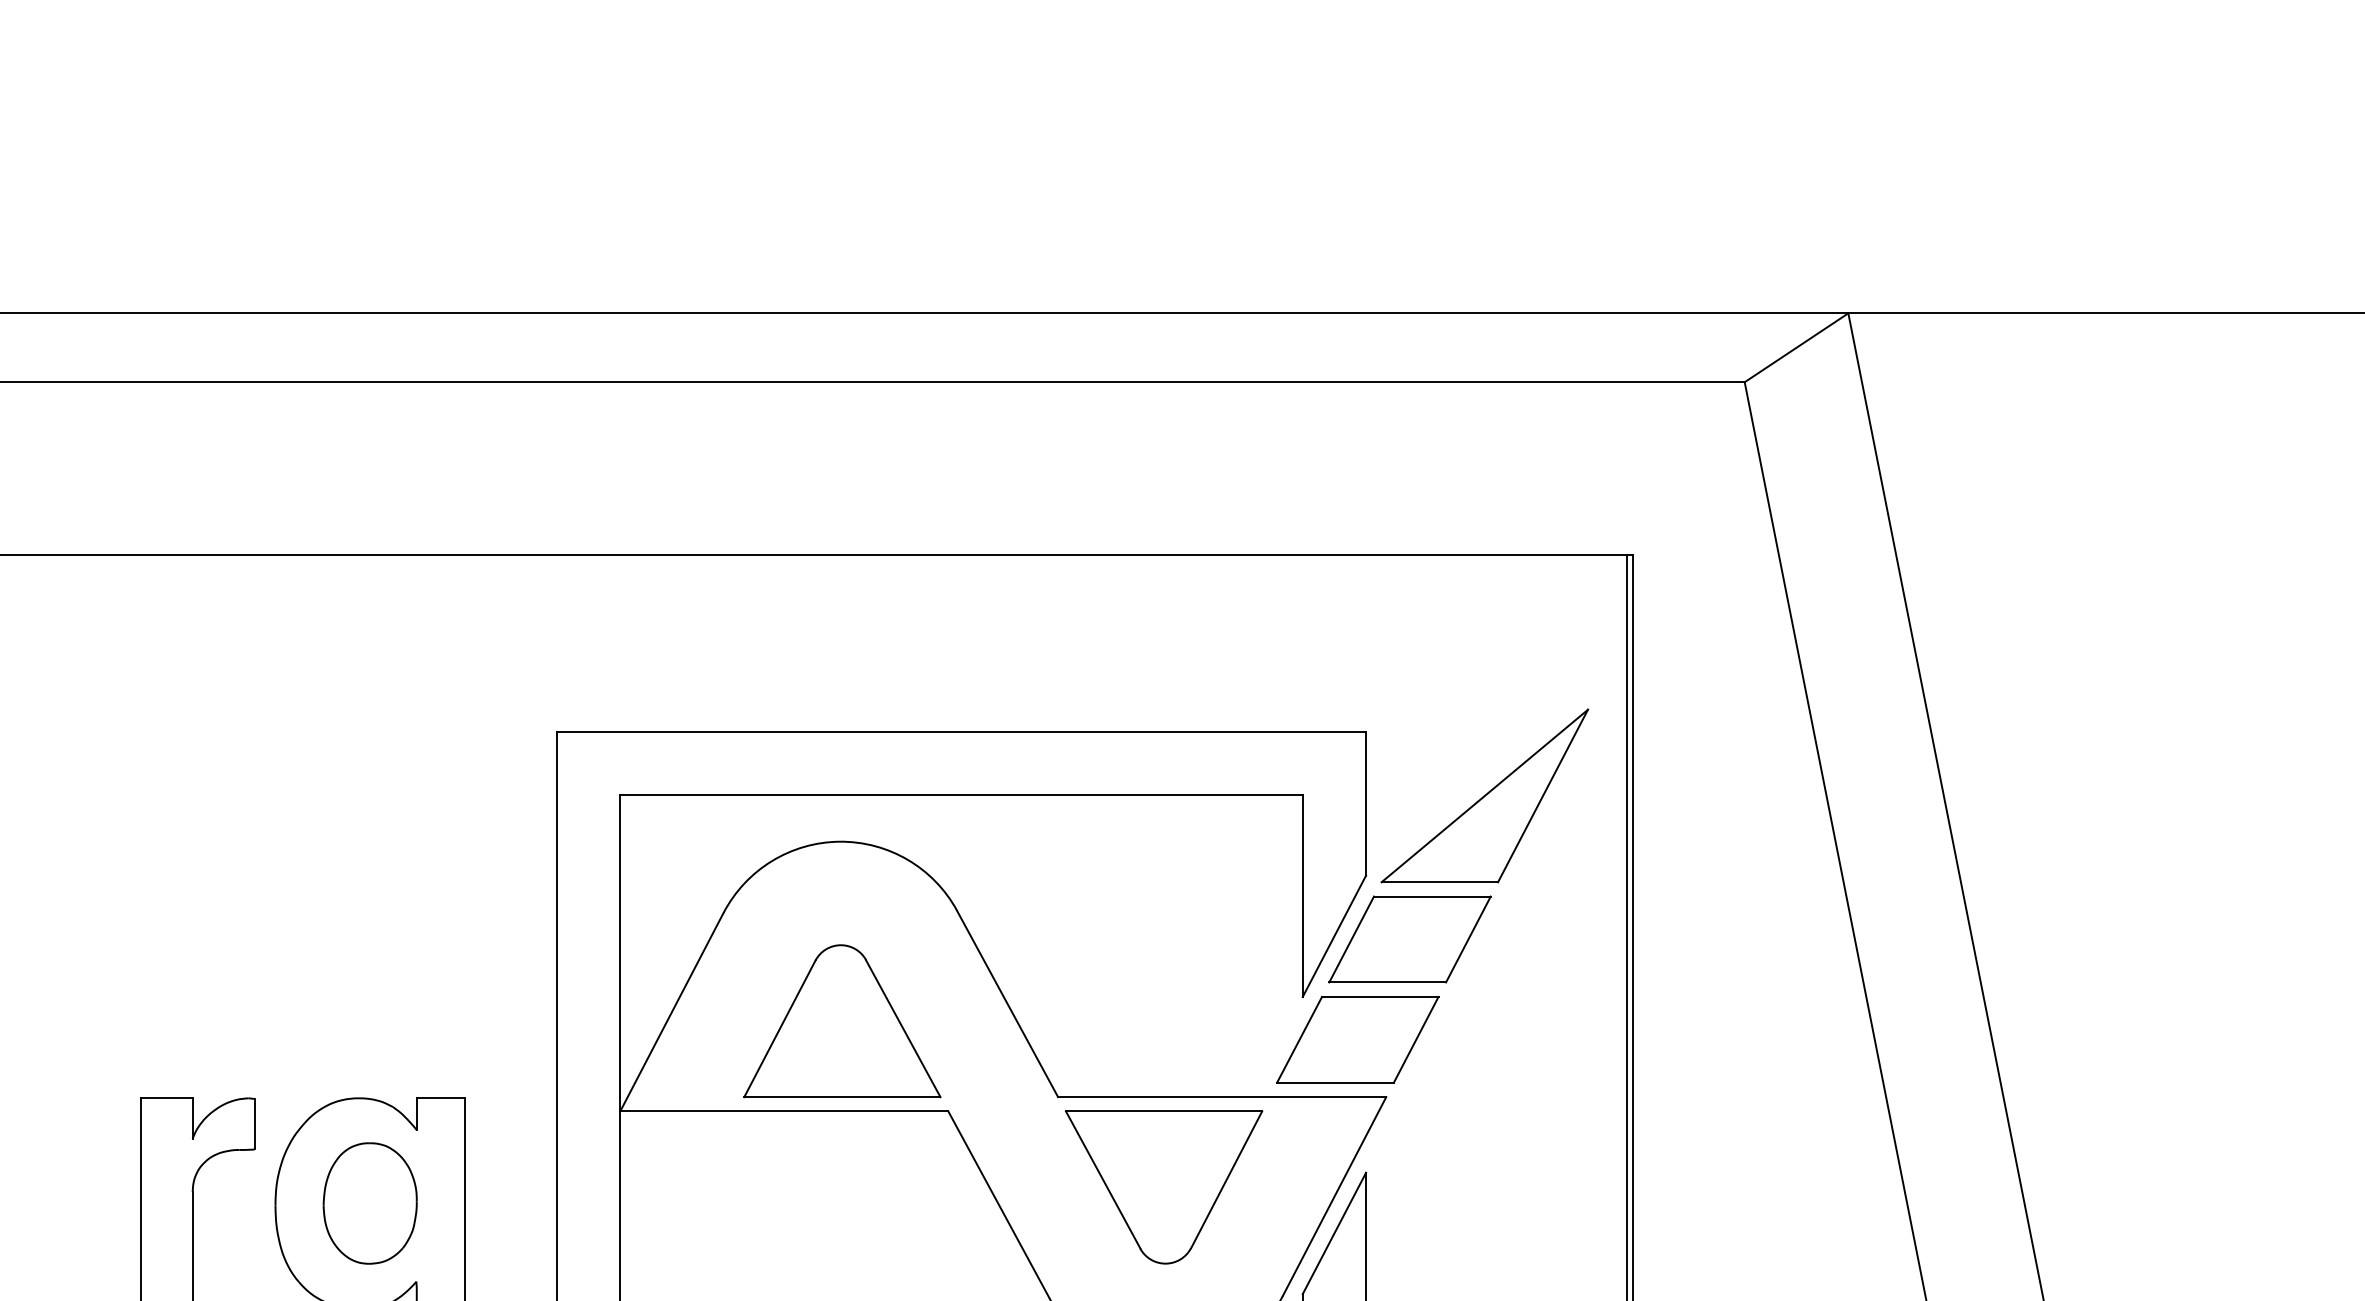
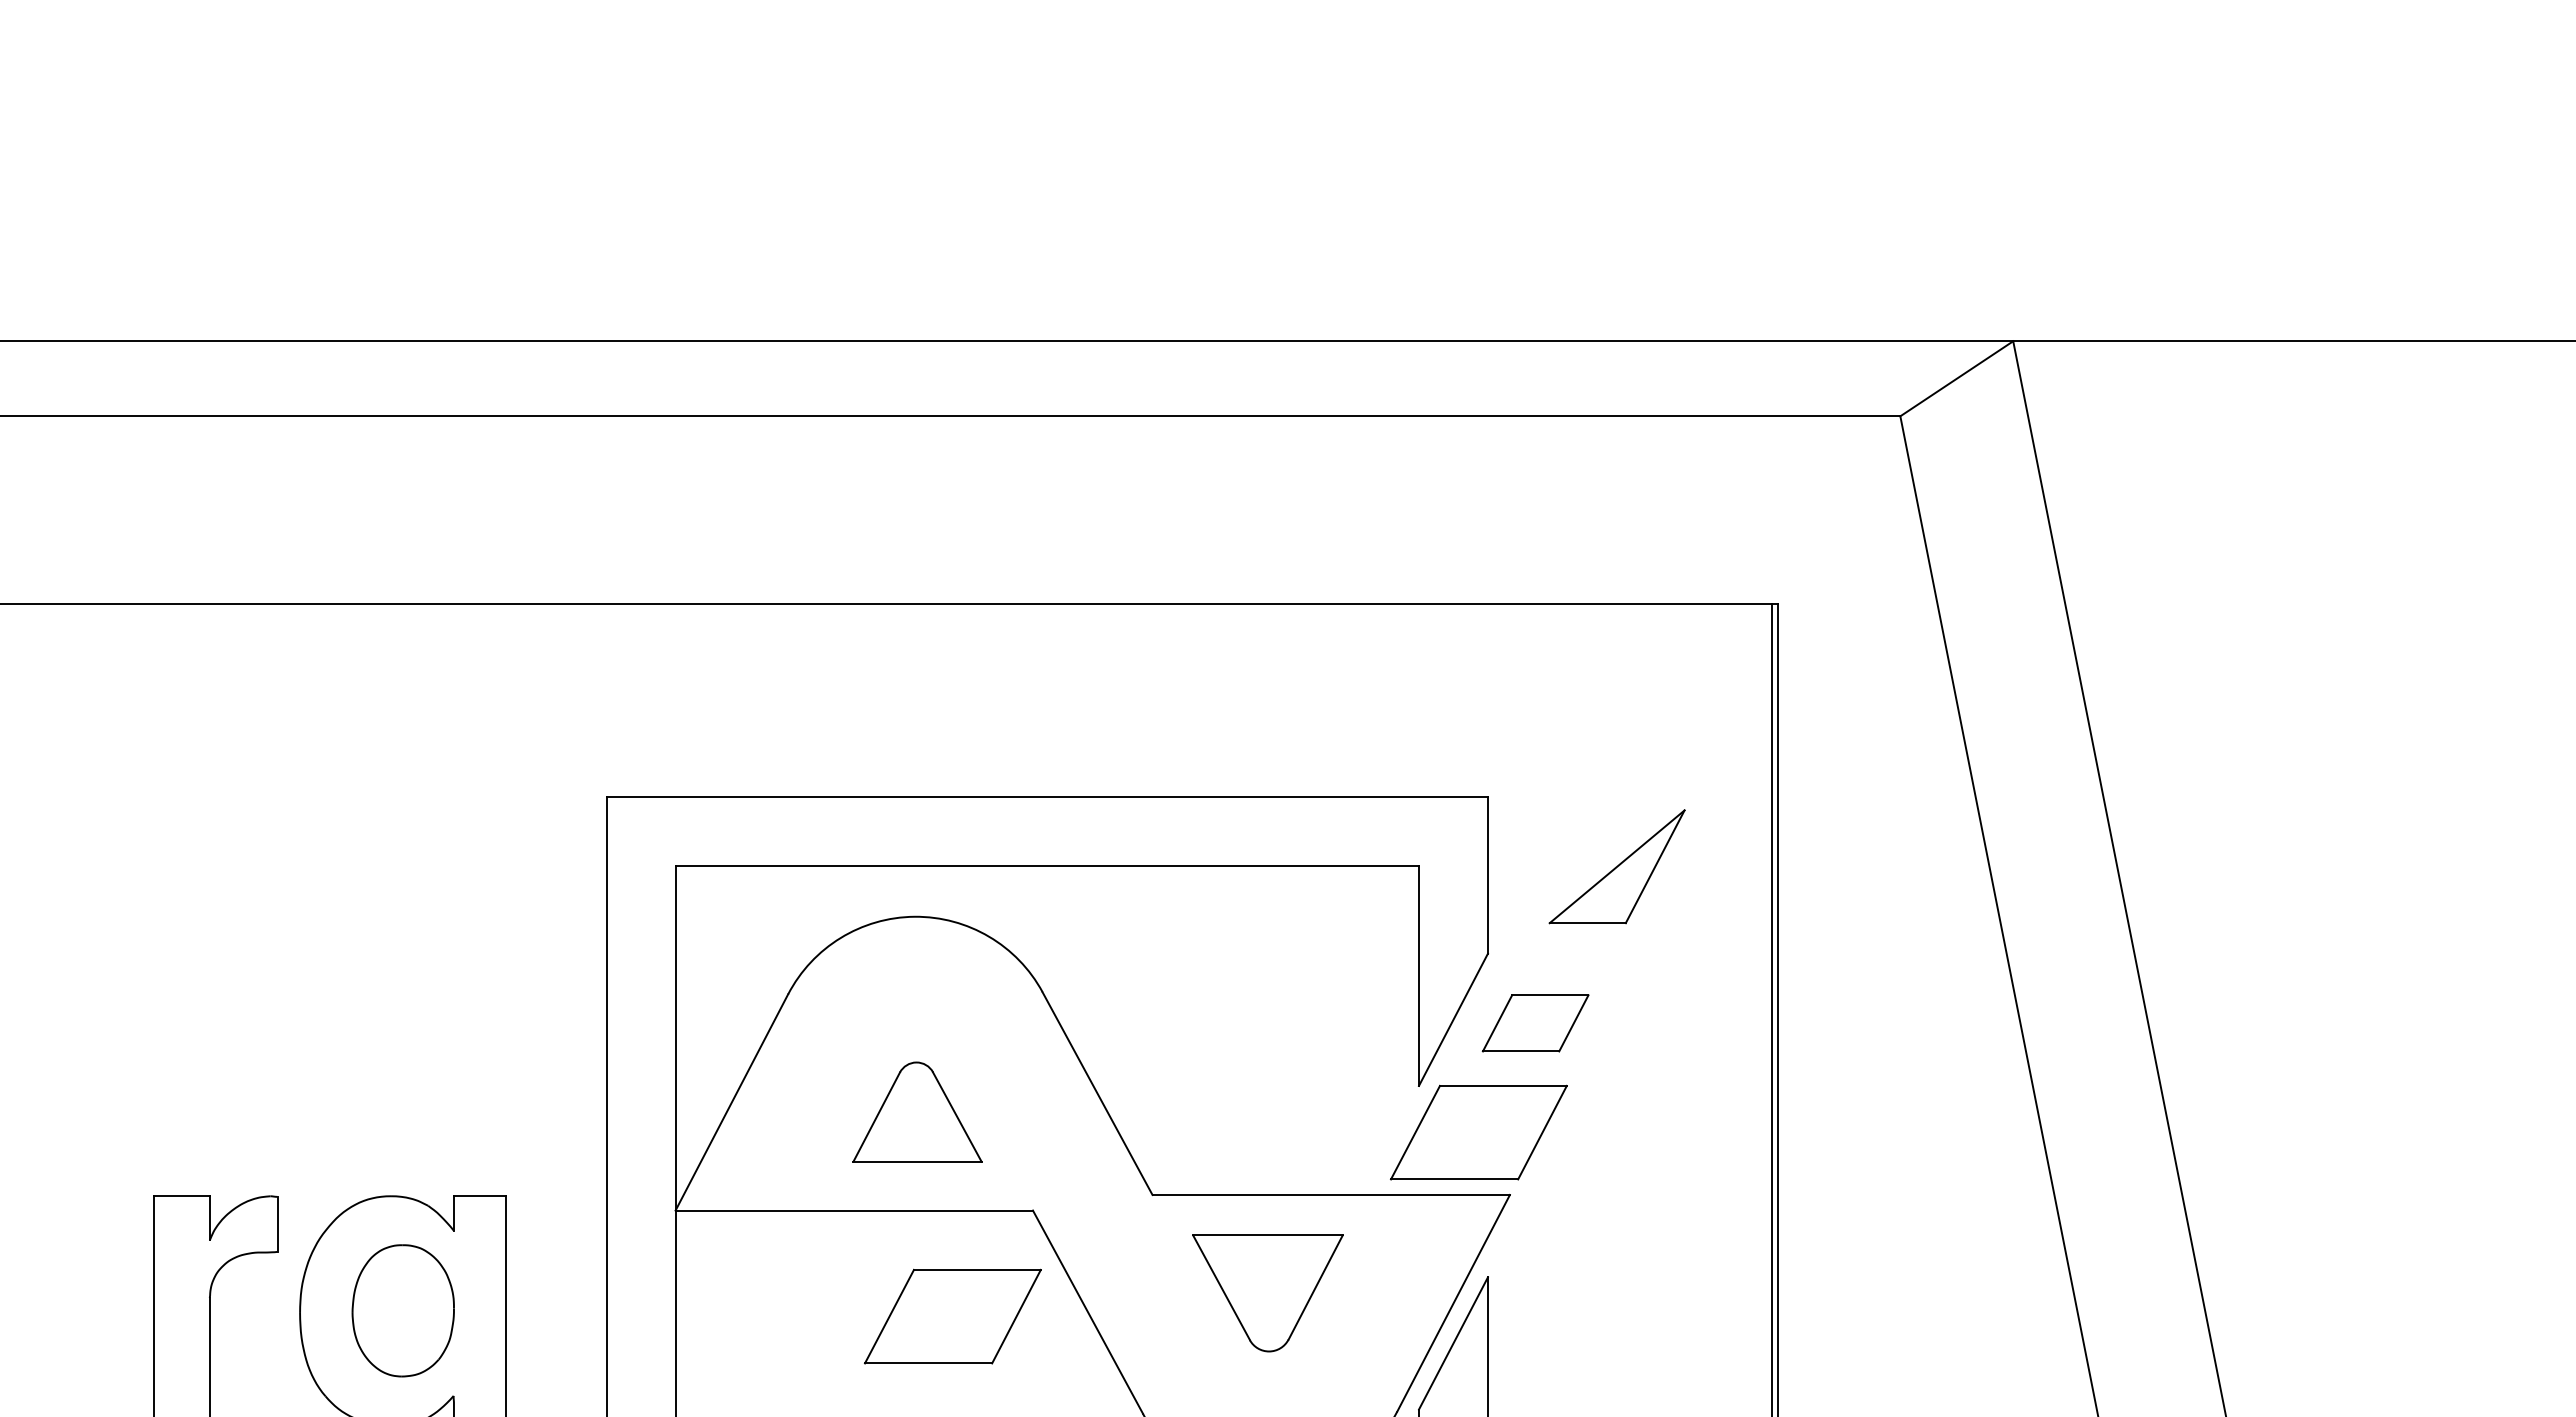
part: (1484, 795) -> (1616, 866), size x0.6
part: (1409, 939) -> (1535, 1023), size x0.6
part: (842, 1020) -> (917, 1111), size x0.6
part: (1163, 1187) -> (1267, 1293), size x0.7
part: (874, 1208) -> (952, 1316), added

